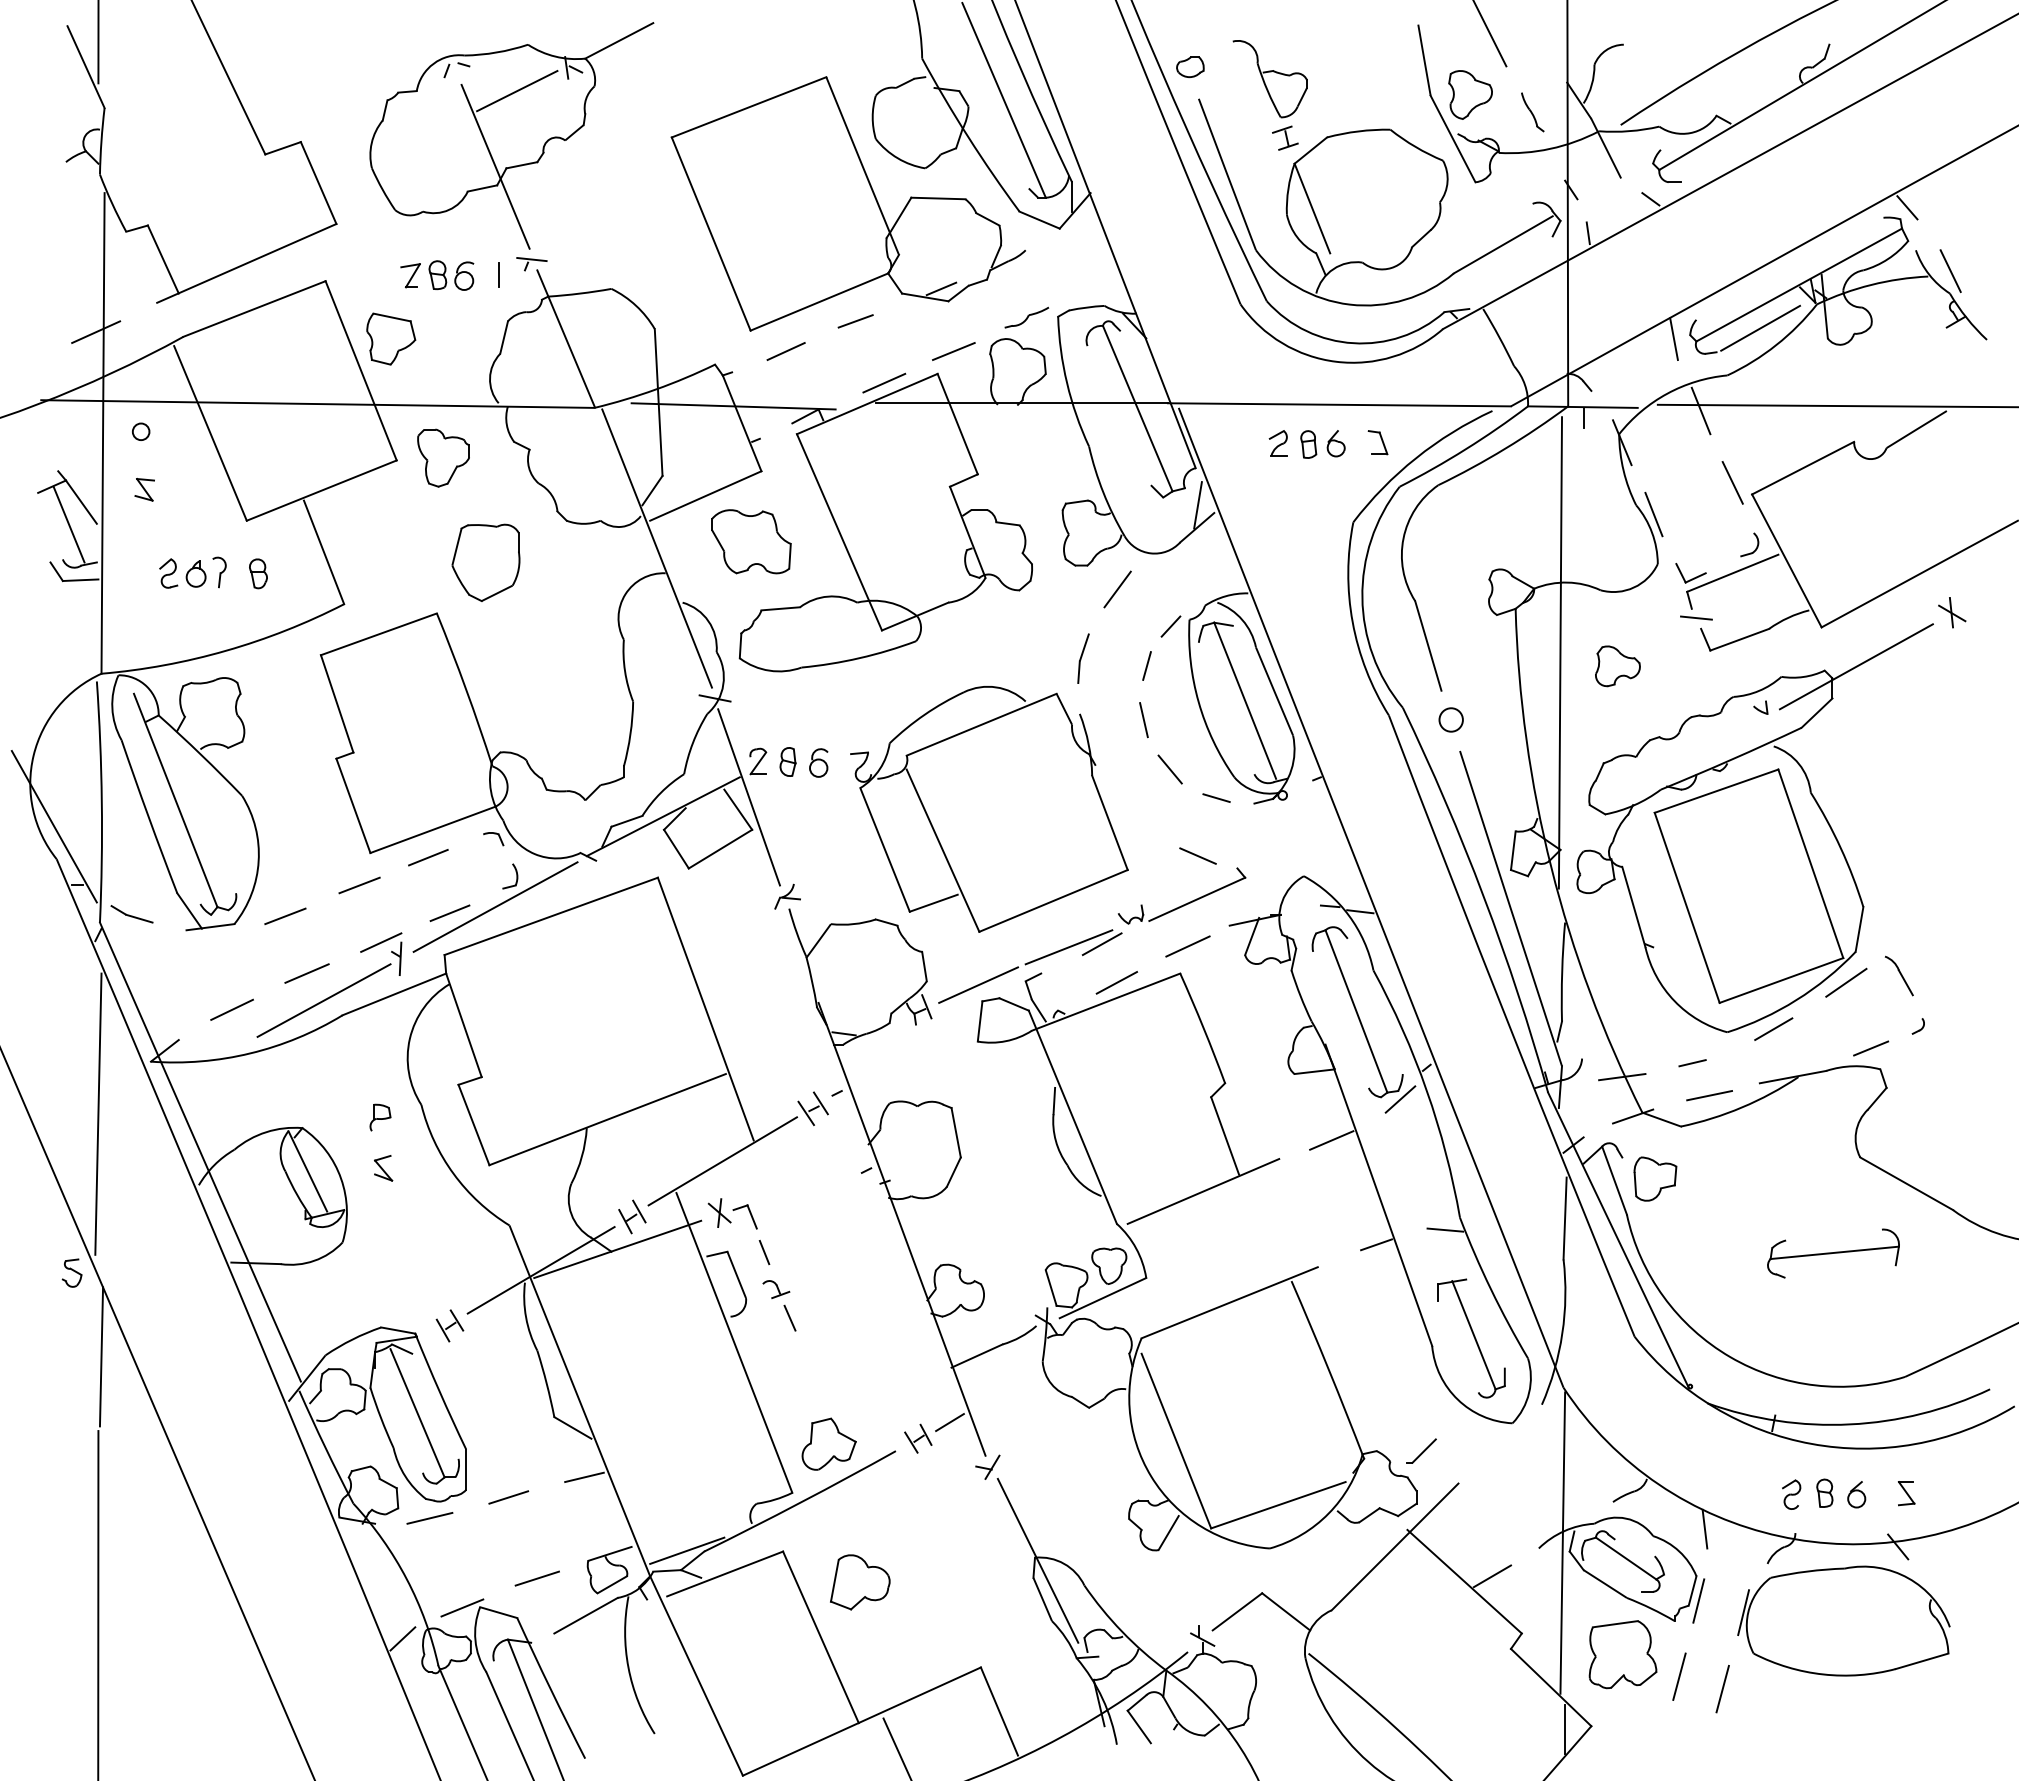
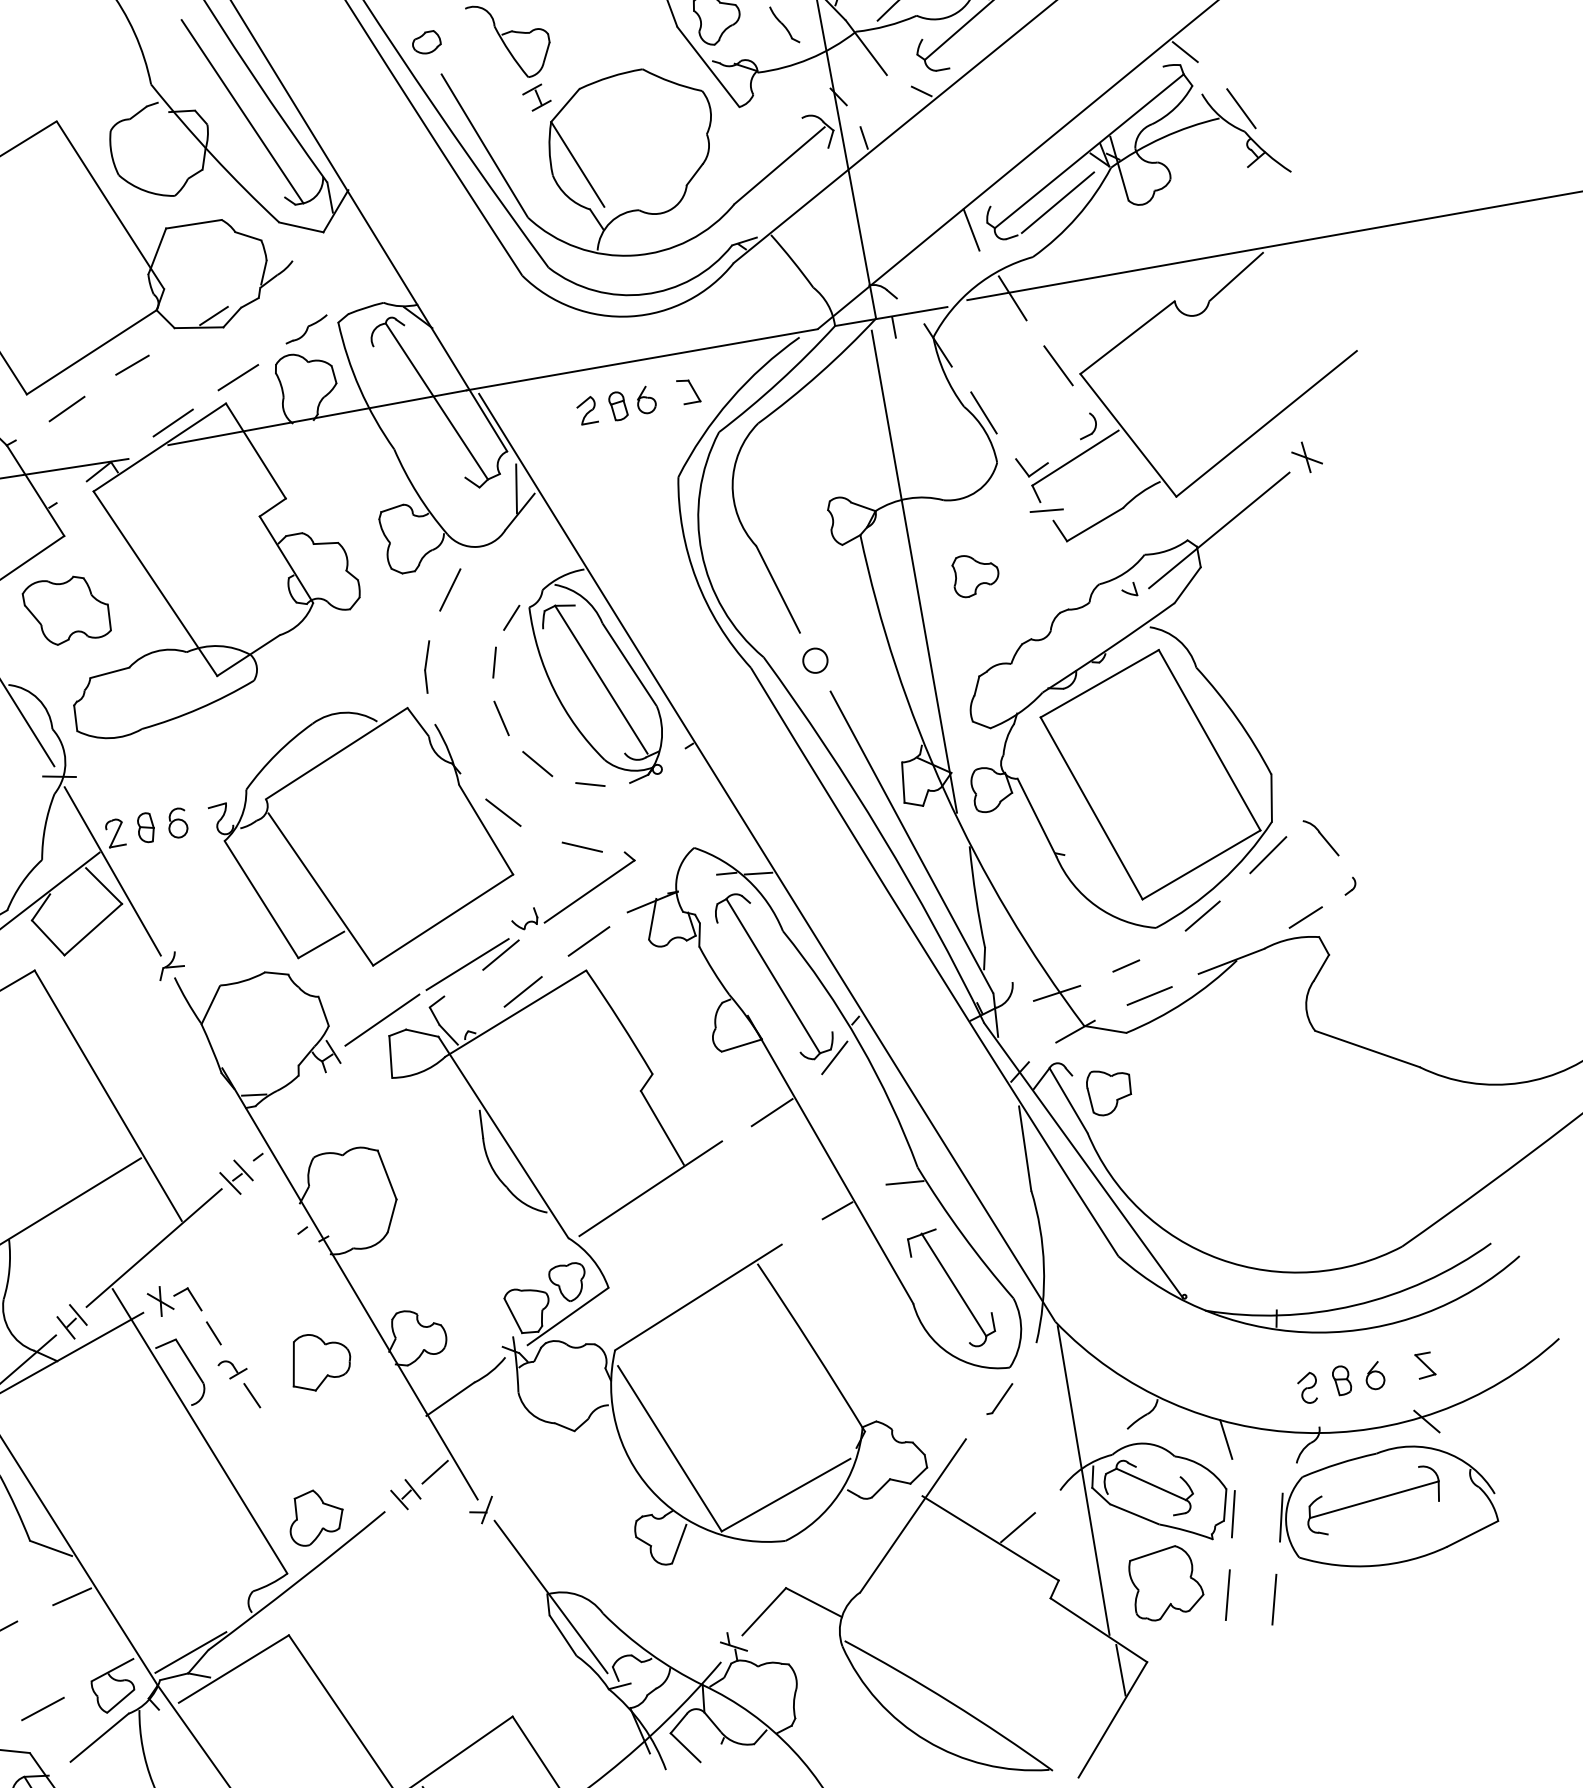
line: (1129, 809) -> (503, 812), added
part: (1833, 1253) -> (1373, 1500), moved
part: (1421, 1450) -> (999, 1398), moved
part: (860, 1582) -> (320, 1361), moved

